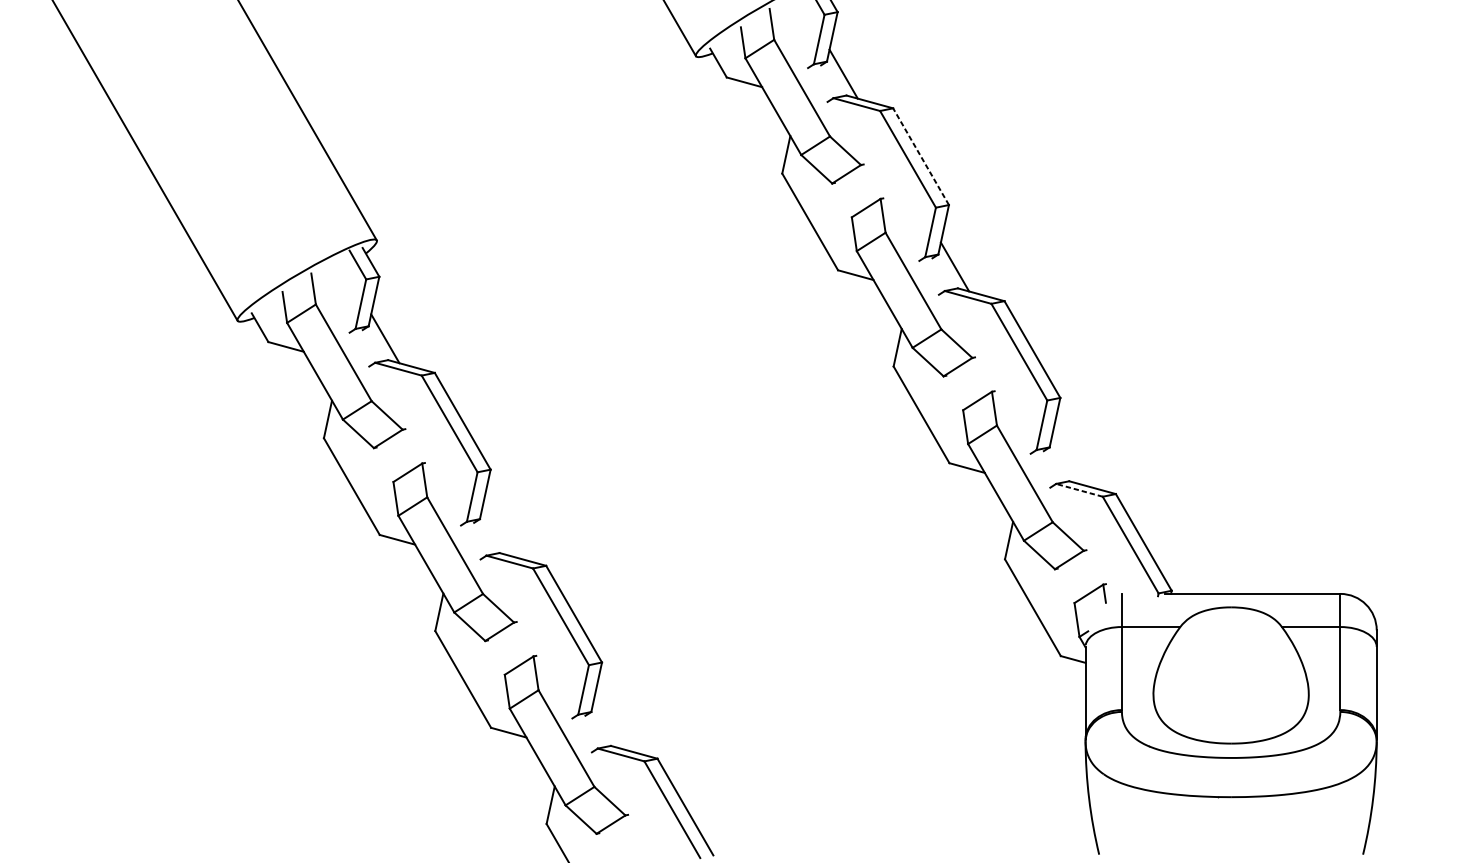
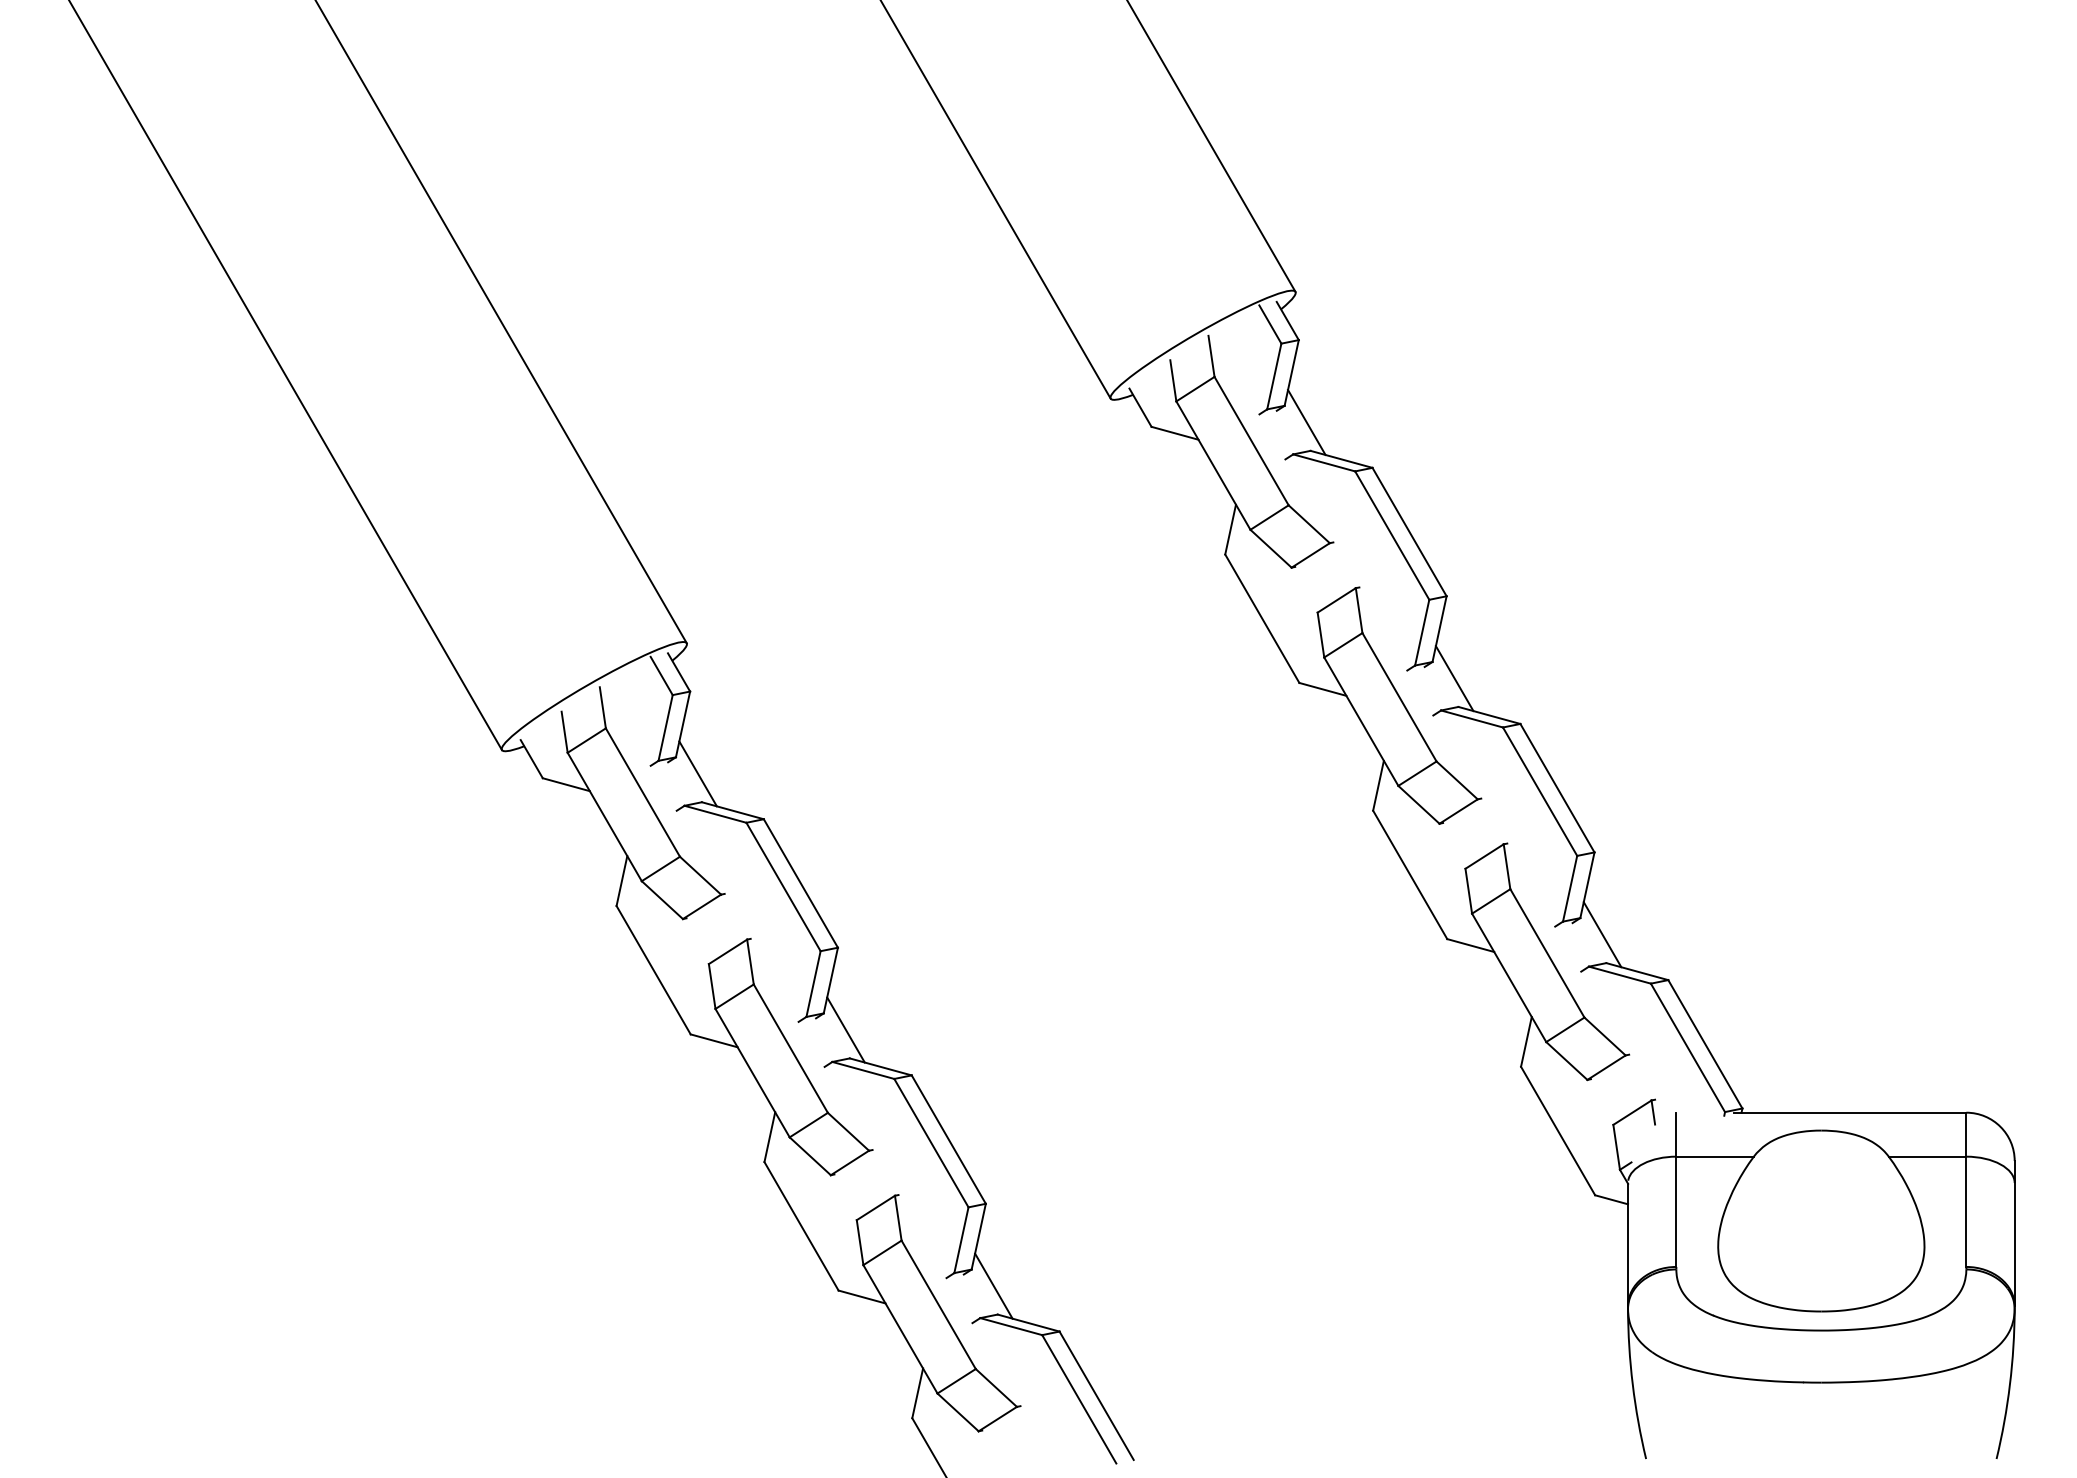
line: (921, 156) -> (1409, 531), dashed -> solid
line: (1066, 459) -> (1602, 934), added
line: (1079, 490) -> (1619, 975), dashed -> solid
line: (496, 531) -> (845, 1029), added
line: (607, 724) -> (993, 1285), added

